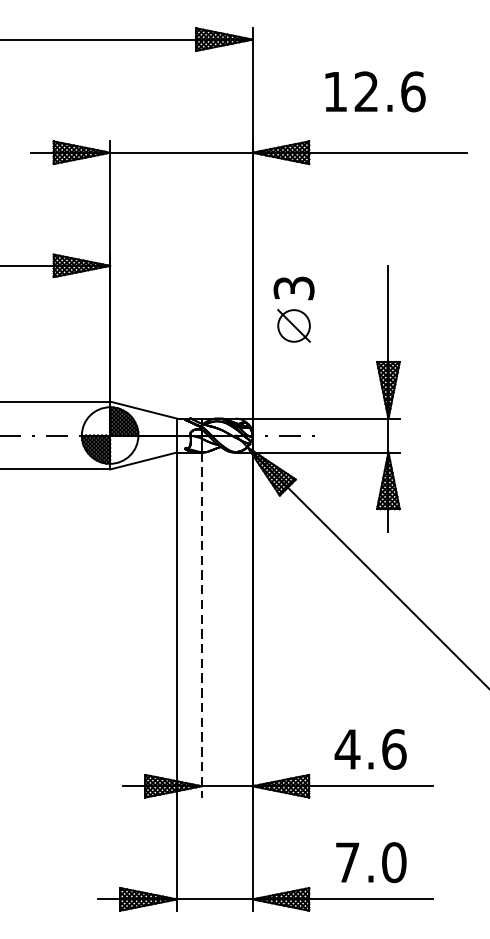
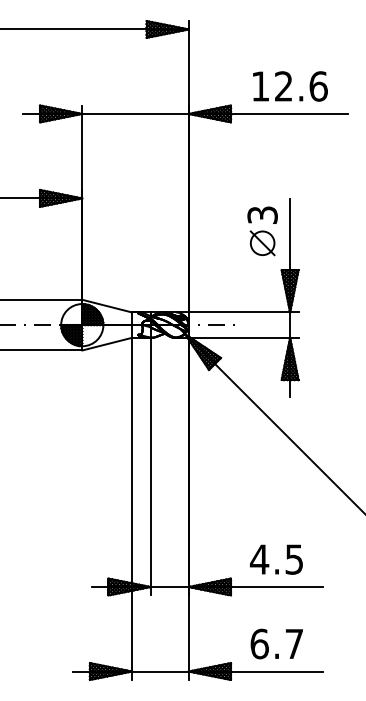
text: (375, 91) -> (290, 86), moved
part: (293, 310) -> (262, 231), moved
line: (201, 624) -> (150, 466), dashed -> solid
text: (394, 749) -> (294, 559), 4.6 -> 4.5
text: (370, 861) -> (276, 643), 7.0 -> 6.7

